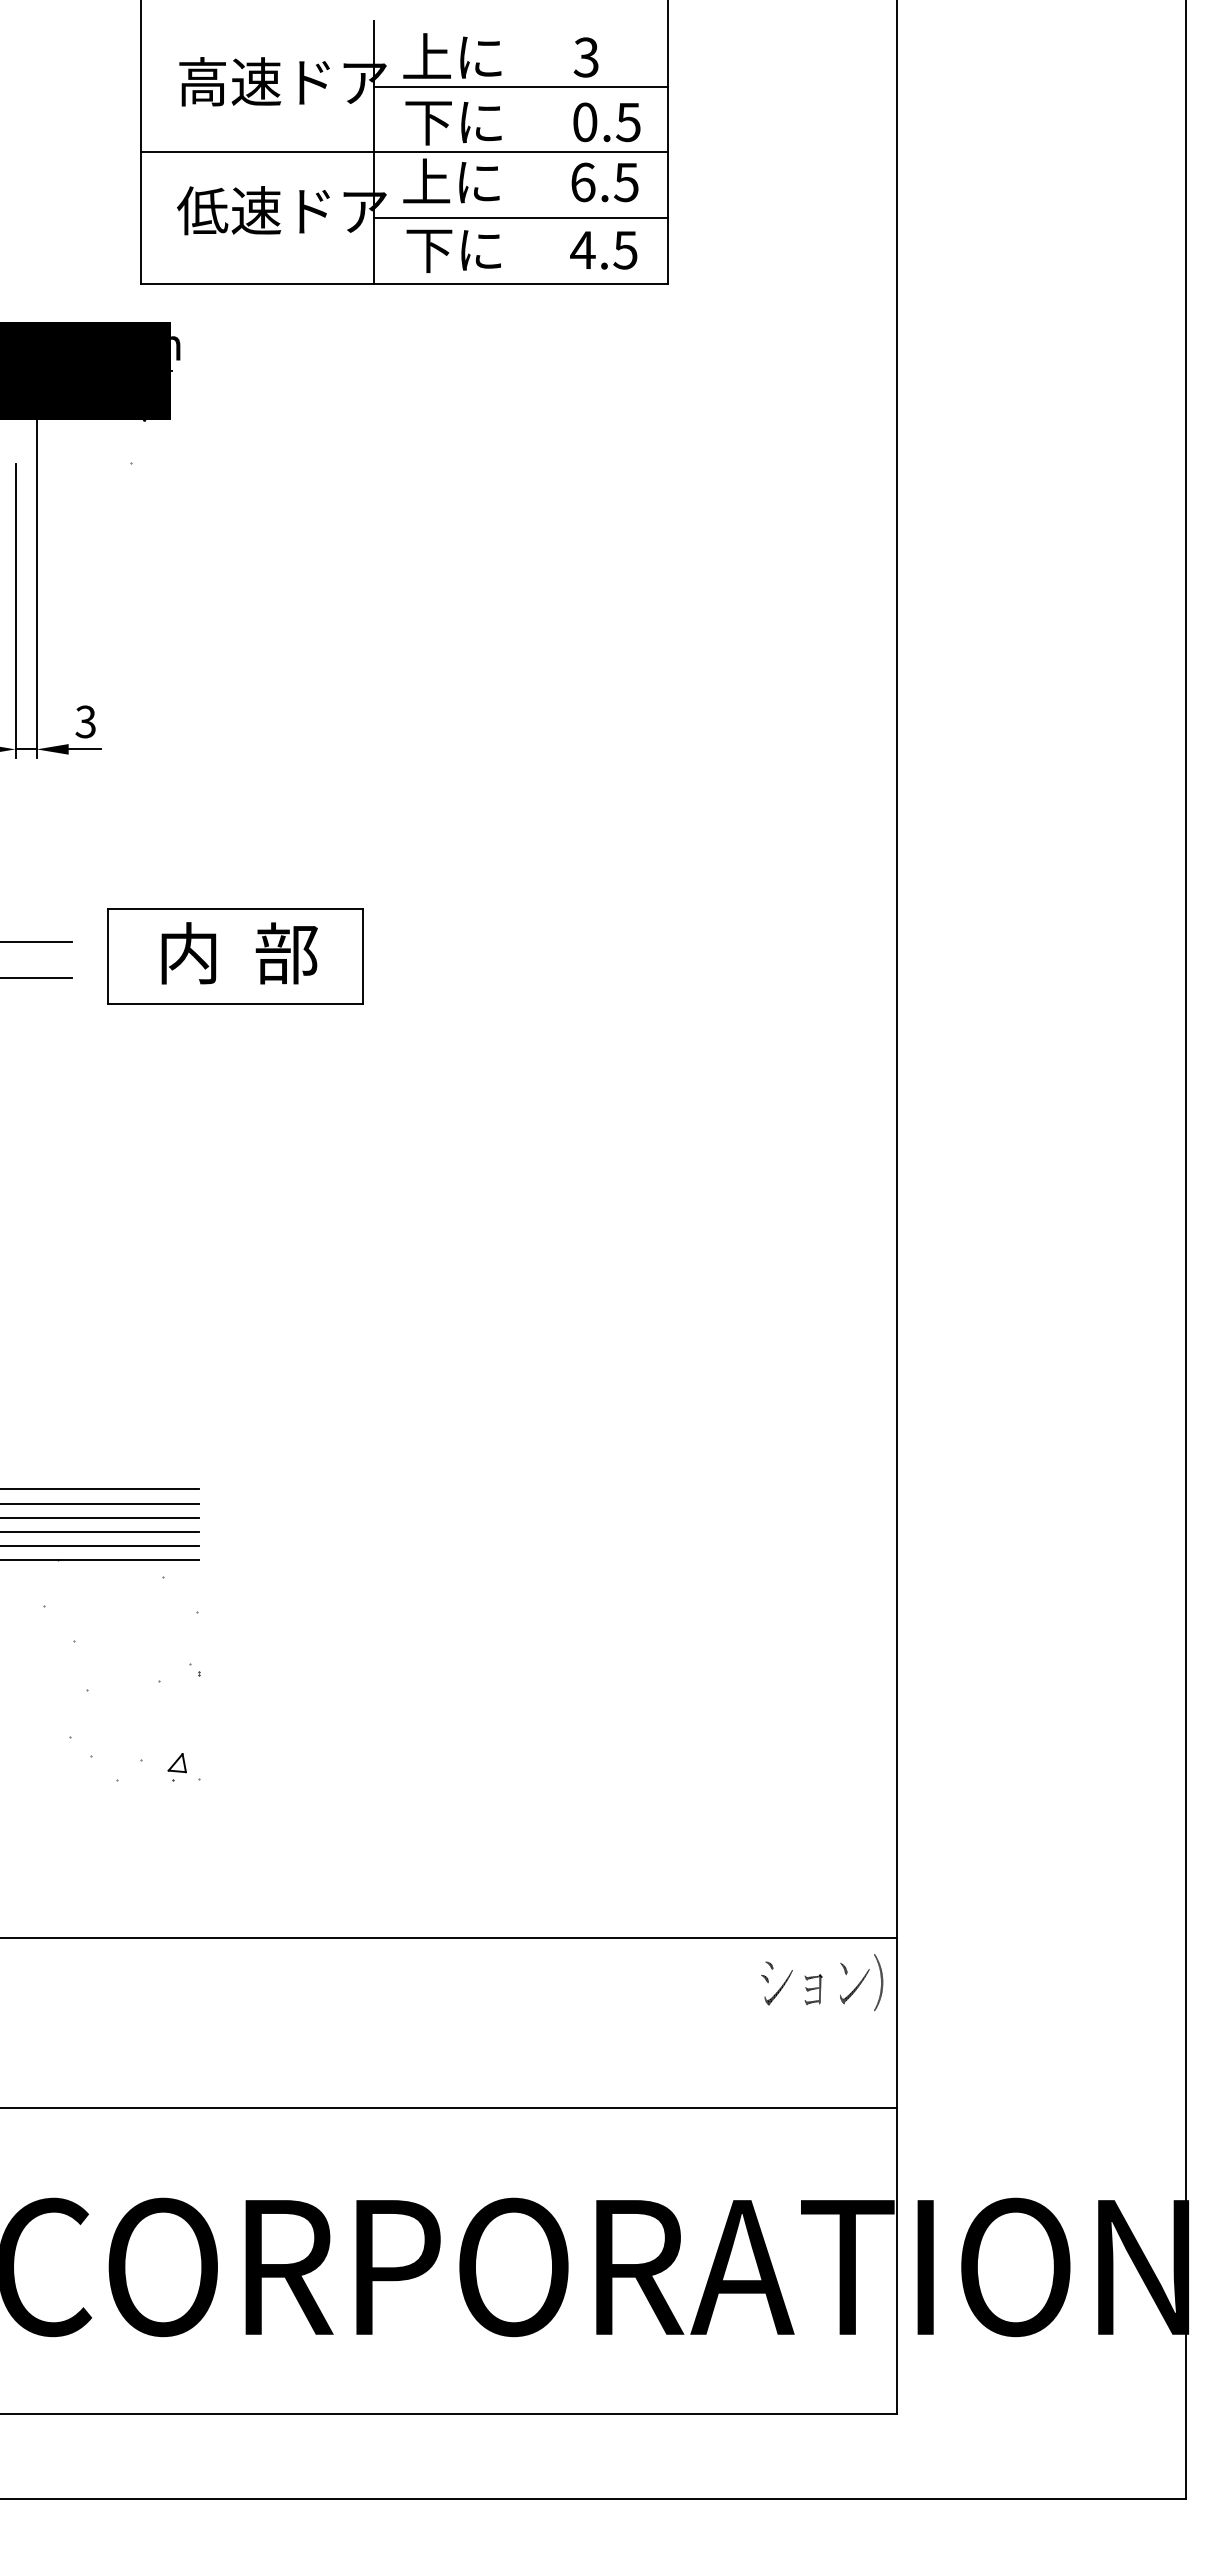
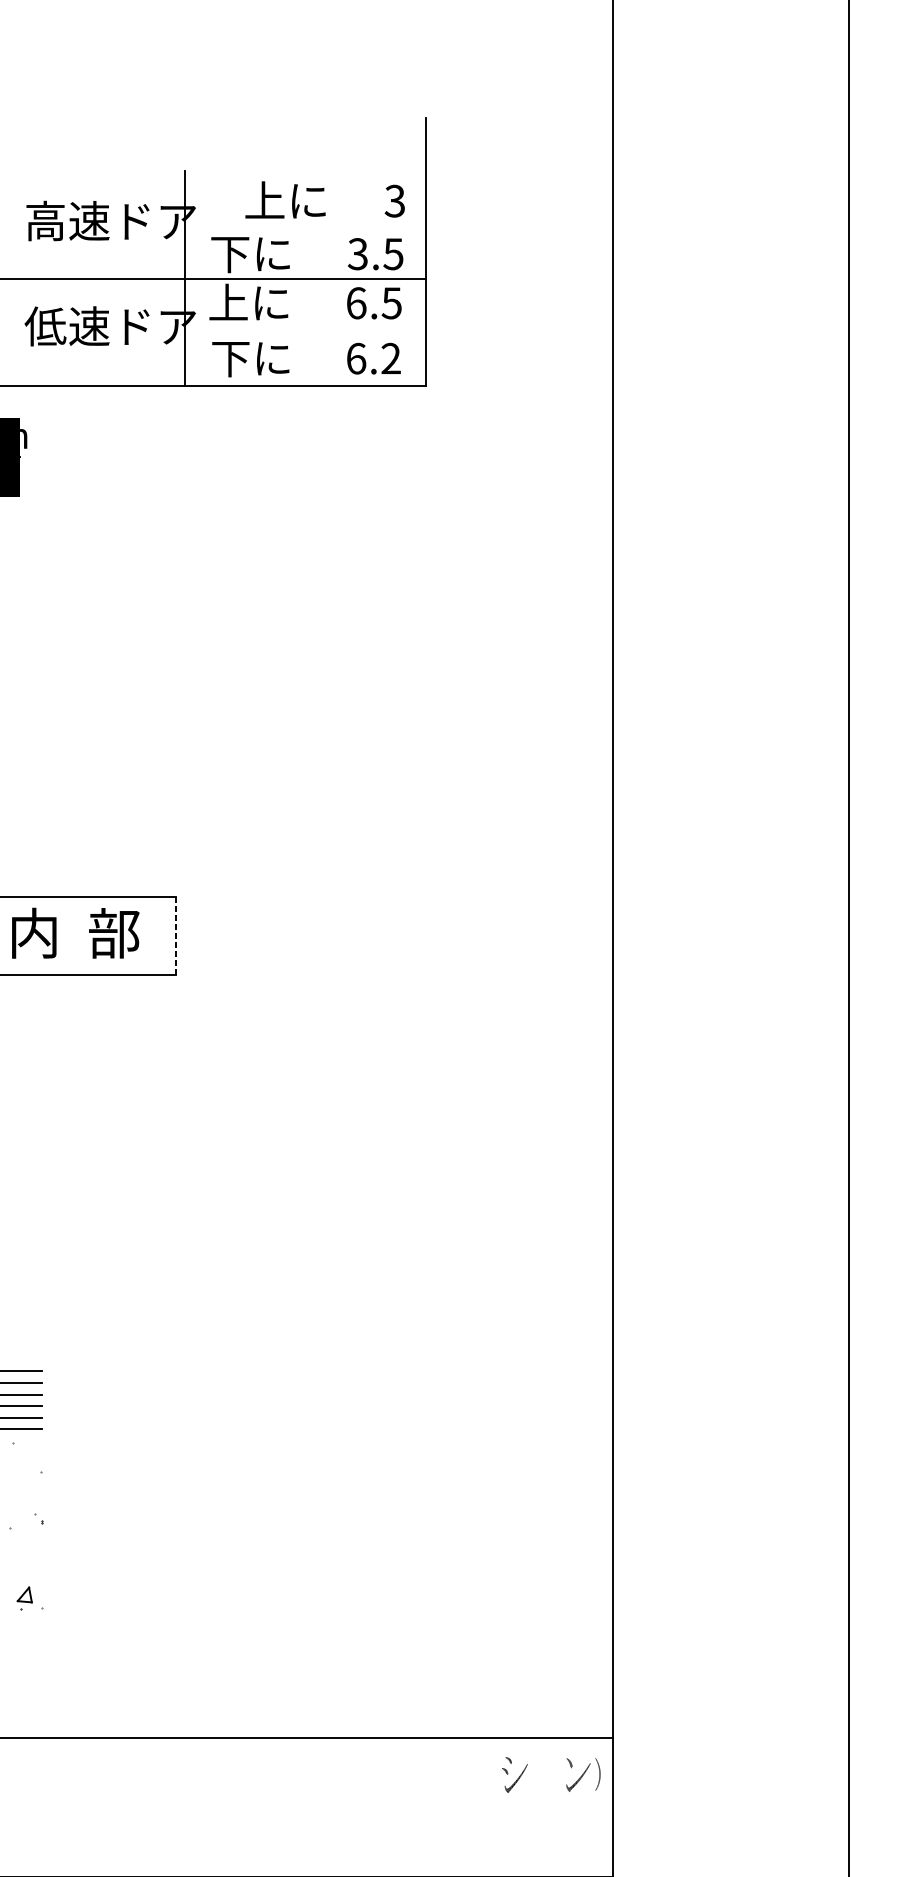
text: (500, 55) -> (324, 199), moved
line: (520, 86) -> (305, 224), removed
text: (584, 122) -> (357, 254), 0.5 -> 3.5
line: (520, 218) -> (305, 332), removed
text: (603, 249) -> (373, 358), 4.5 -> 6.2
line: (362, 956) -> (176, 935), solid -> dashed
part: (878, 1982) -> (597, 1774), size x0.7
part: (813, 1989) -> (544, 1780), removed

